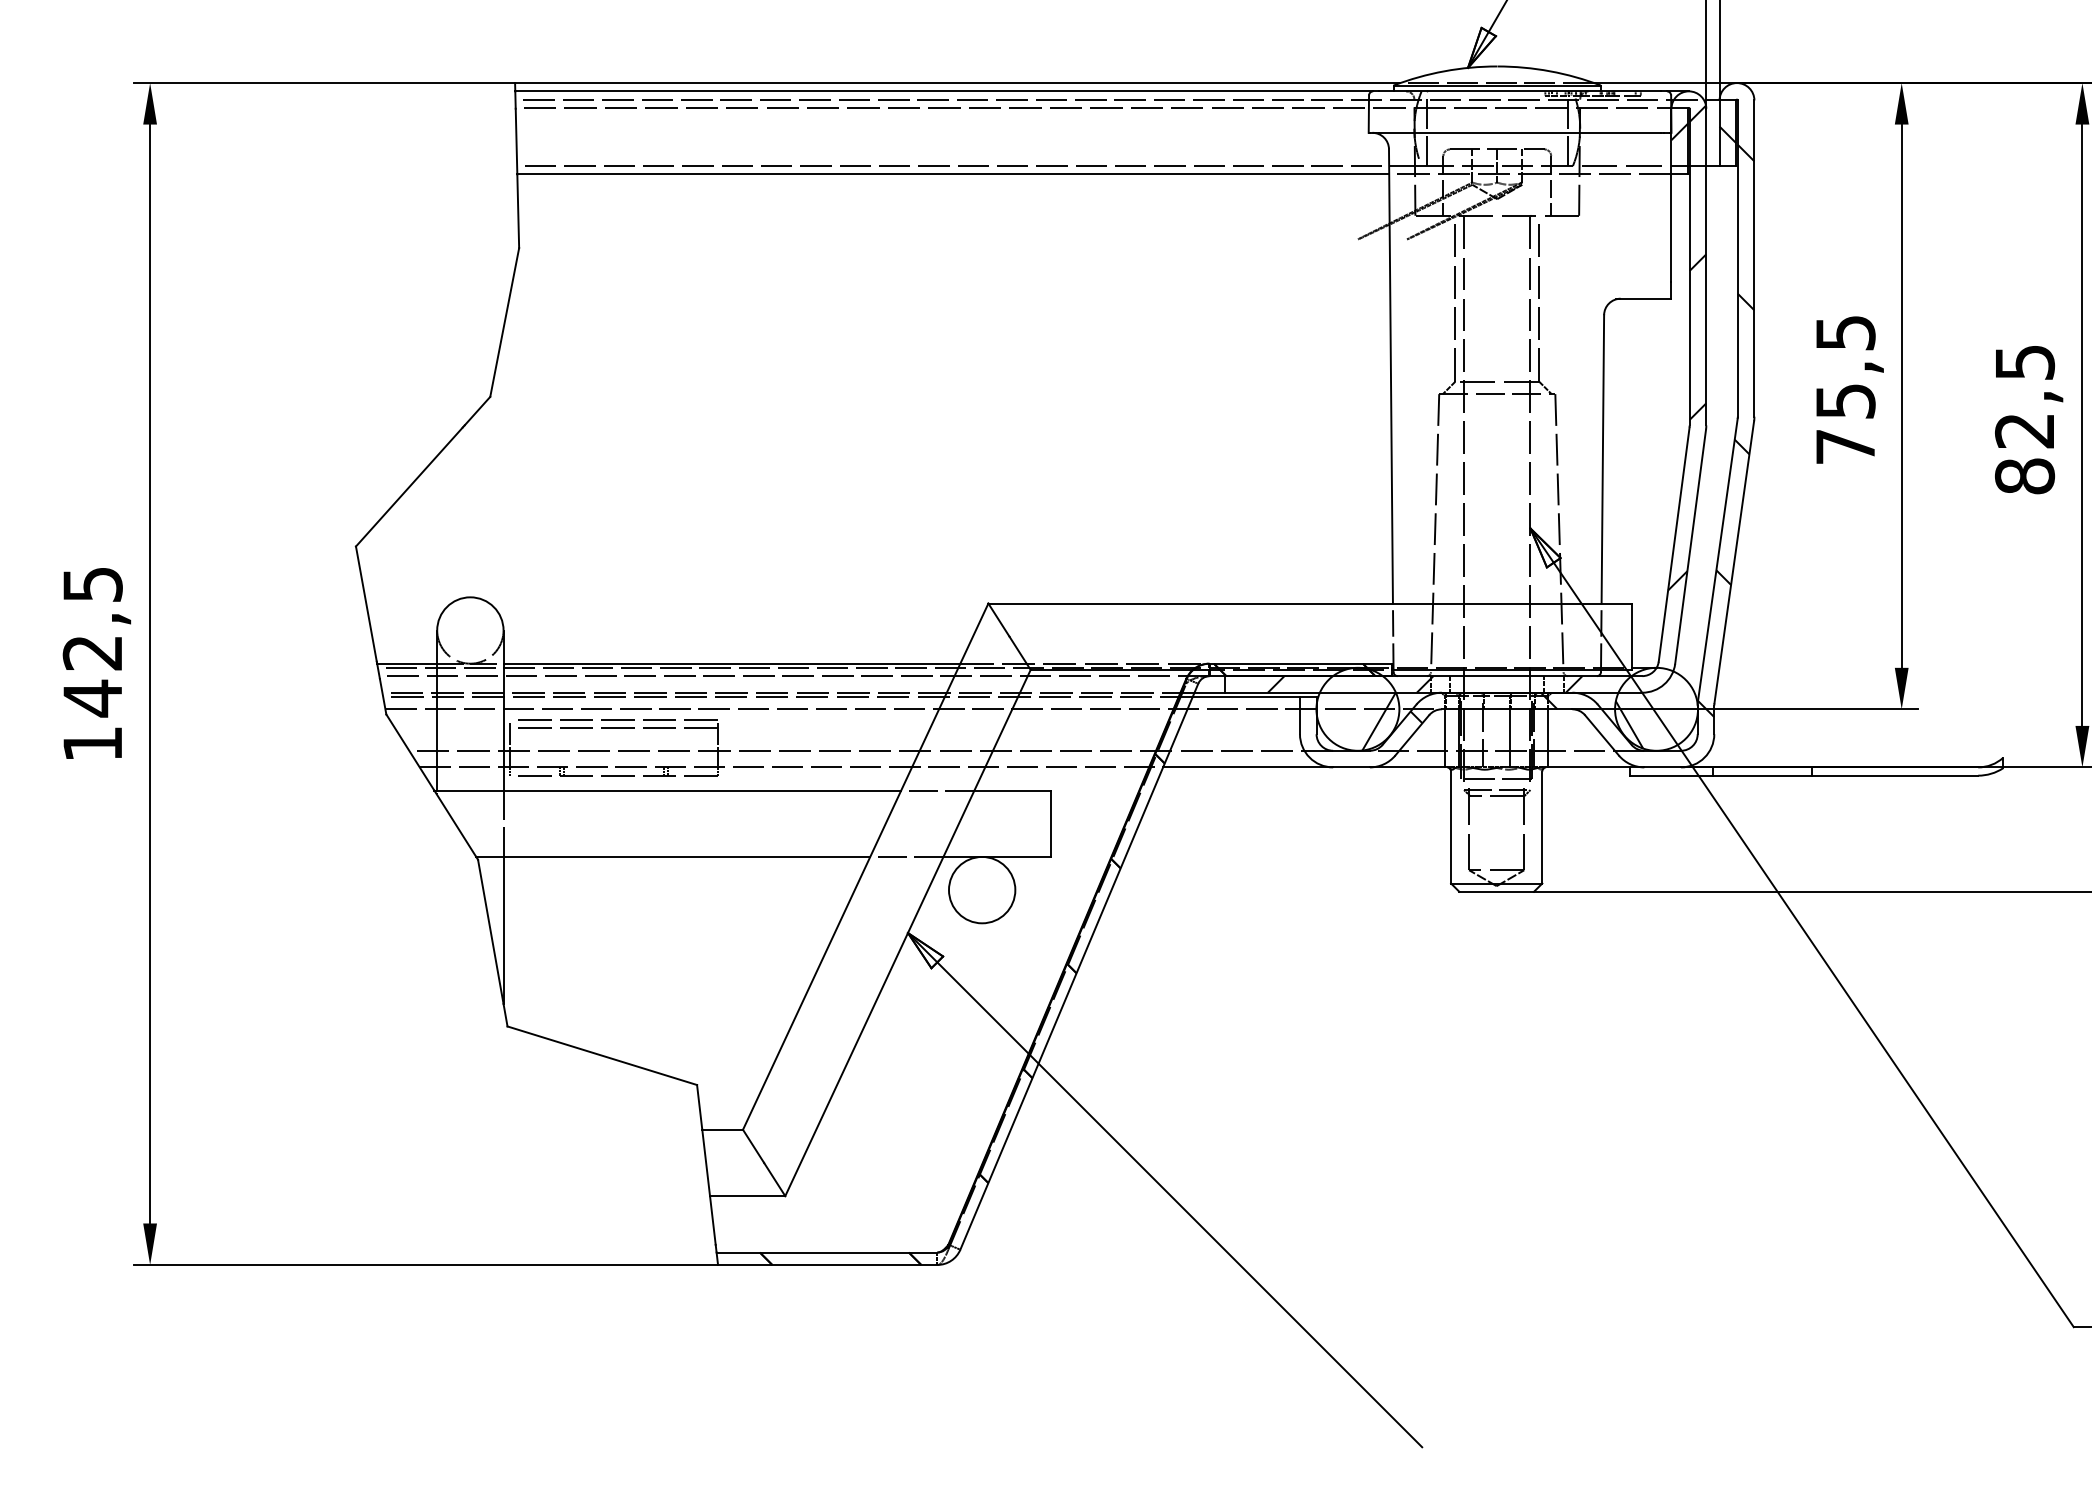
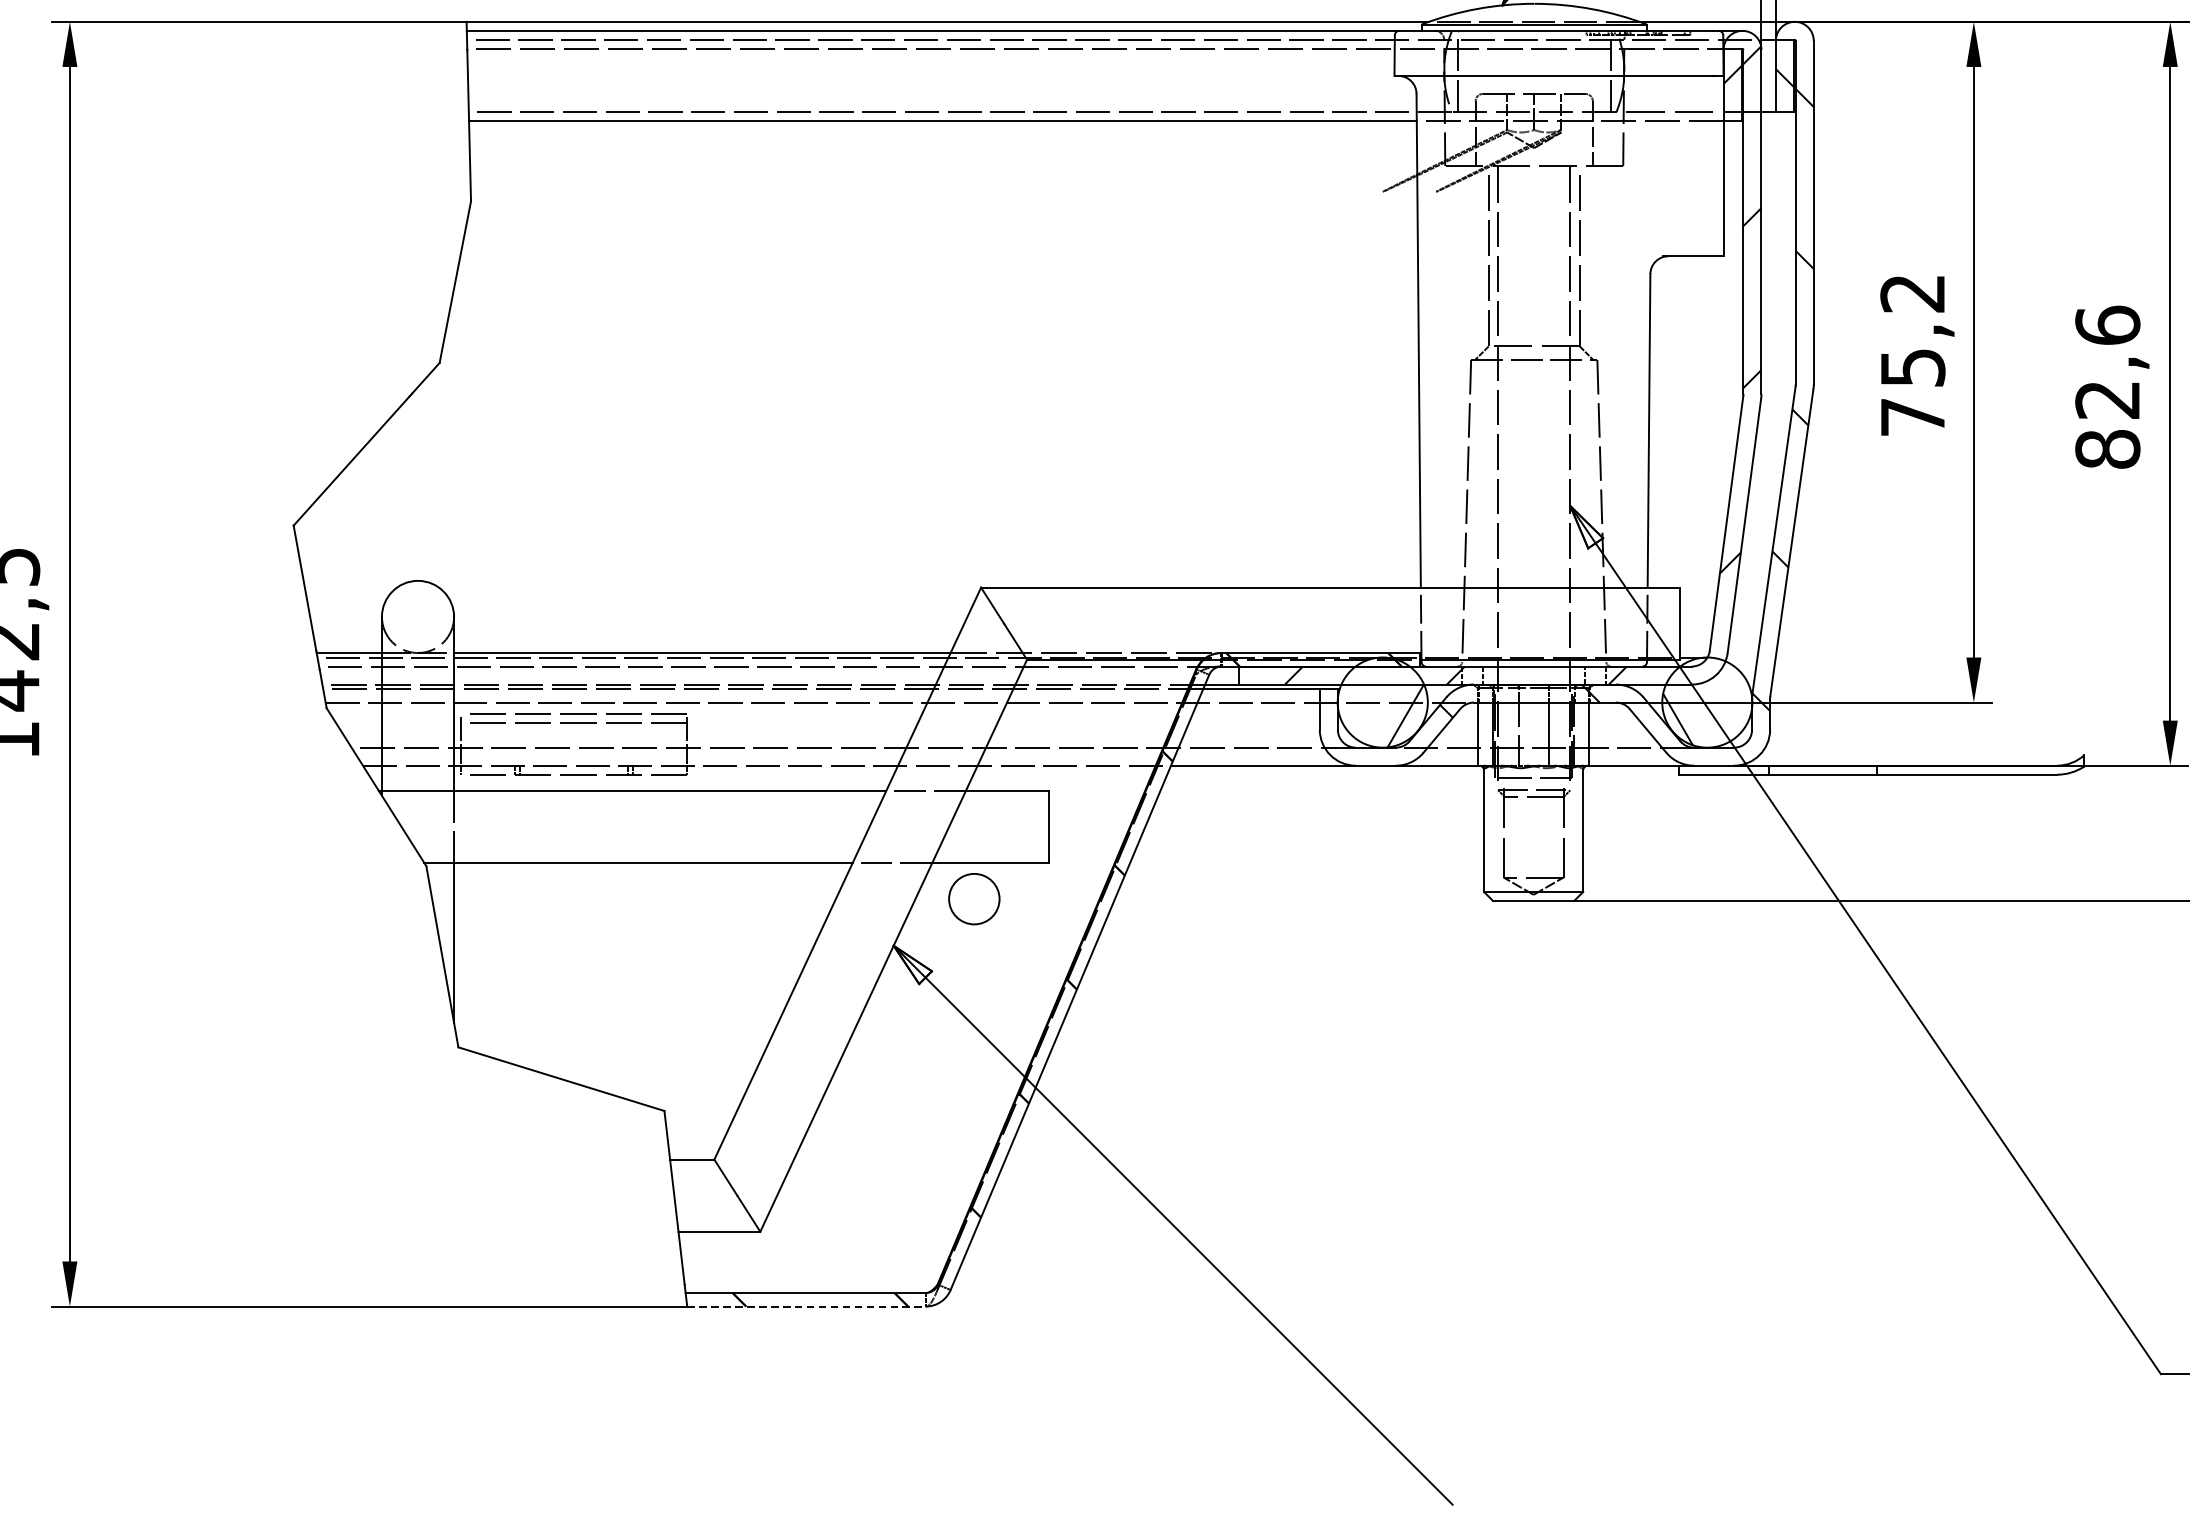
text: (1845, 333) -> (1912, 294), 75,5 -> 75,2
text: (2025, 362) -> (2108, 325), 82,5 -> 82,6
circle: (981, 889) -> (973, 898), size x0.7
line: (827, 1264) -> (806, 1306), solid -> dashed

